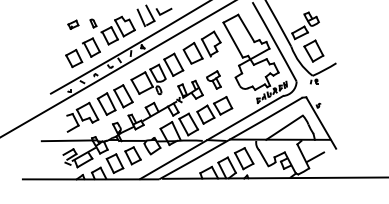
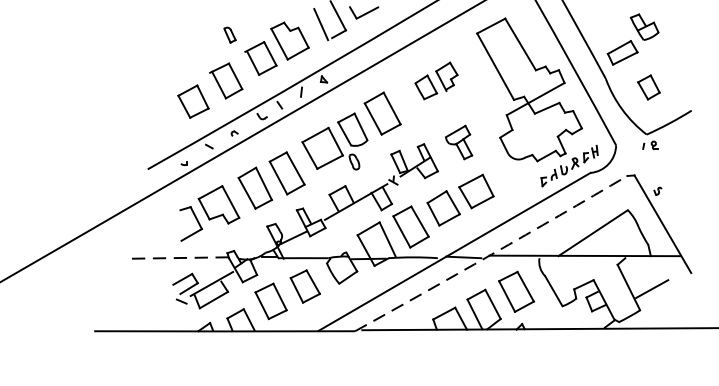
part: (73, 24) -> (192, 37), removed
part: (201, 47) -> (435, 80), size x0.6
part: (313, 50) -> (648, 86), size x0.6
arc: (231, 138) -> (492, 253), solid -> dashed
line: (69, 140) -> (184, 257), solid -> dashed

